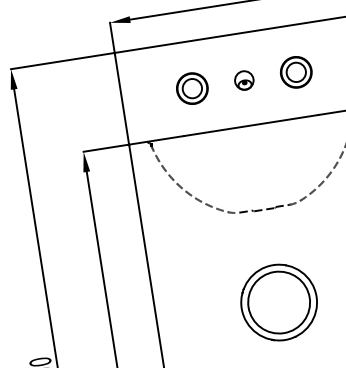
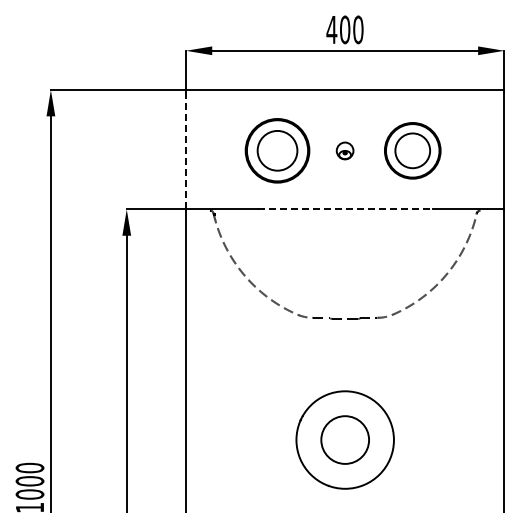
part: (295, 72) -> (412, 150), size x1.4
part: (243, 80) -> (344, 150), size x0.7
part: (192, 88) -> (277, 150), size x1.6
line: (121, 99) -> (185, 150), solid -> dashed
line: (251, 125) -> (345, 209), solid -> dashed
circle: (279, 302) -> (345, 439), size x0.6

